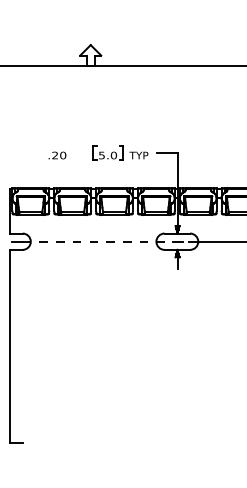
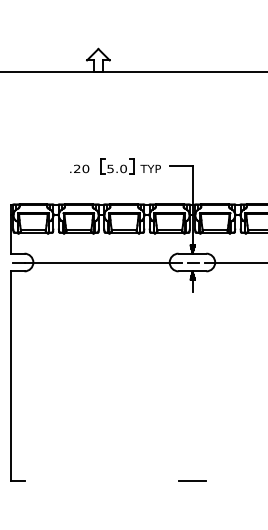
text: (57, 155) -> (79, 168), moved
line: (95, 241) -> (103, 262), dashed -> solid
line: (177, 442) -> (192, 480), added

